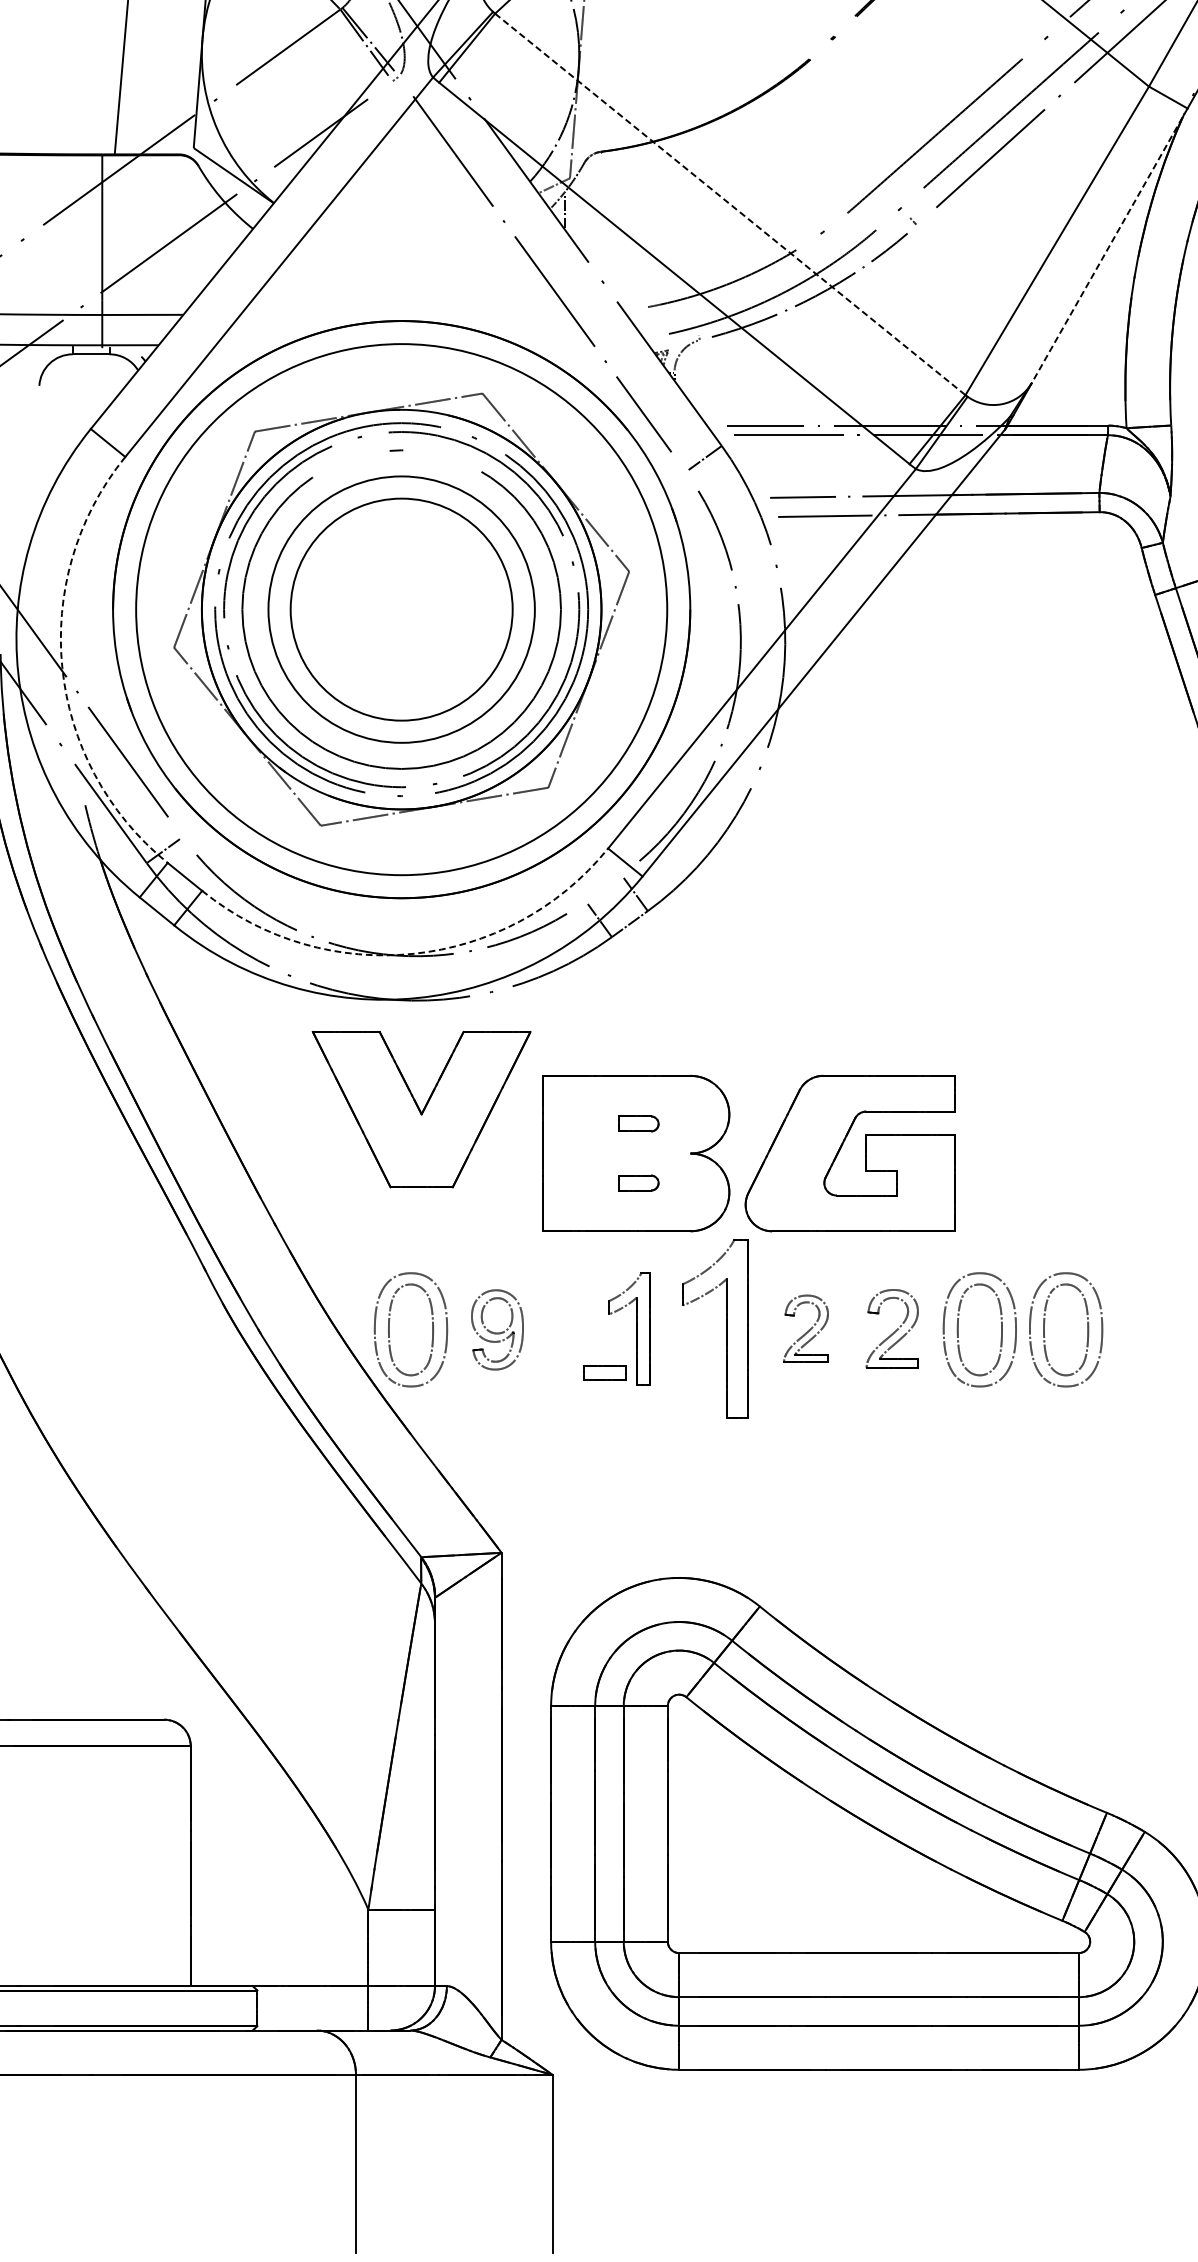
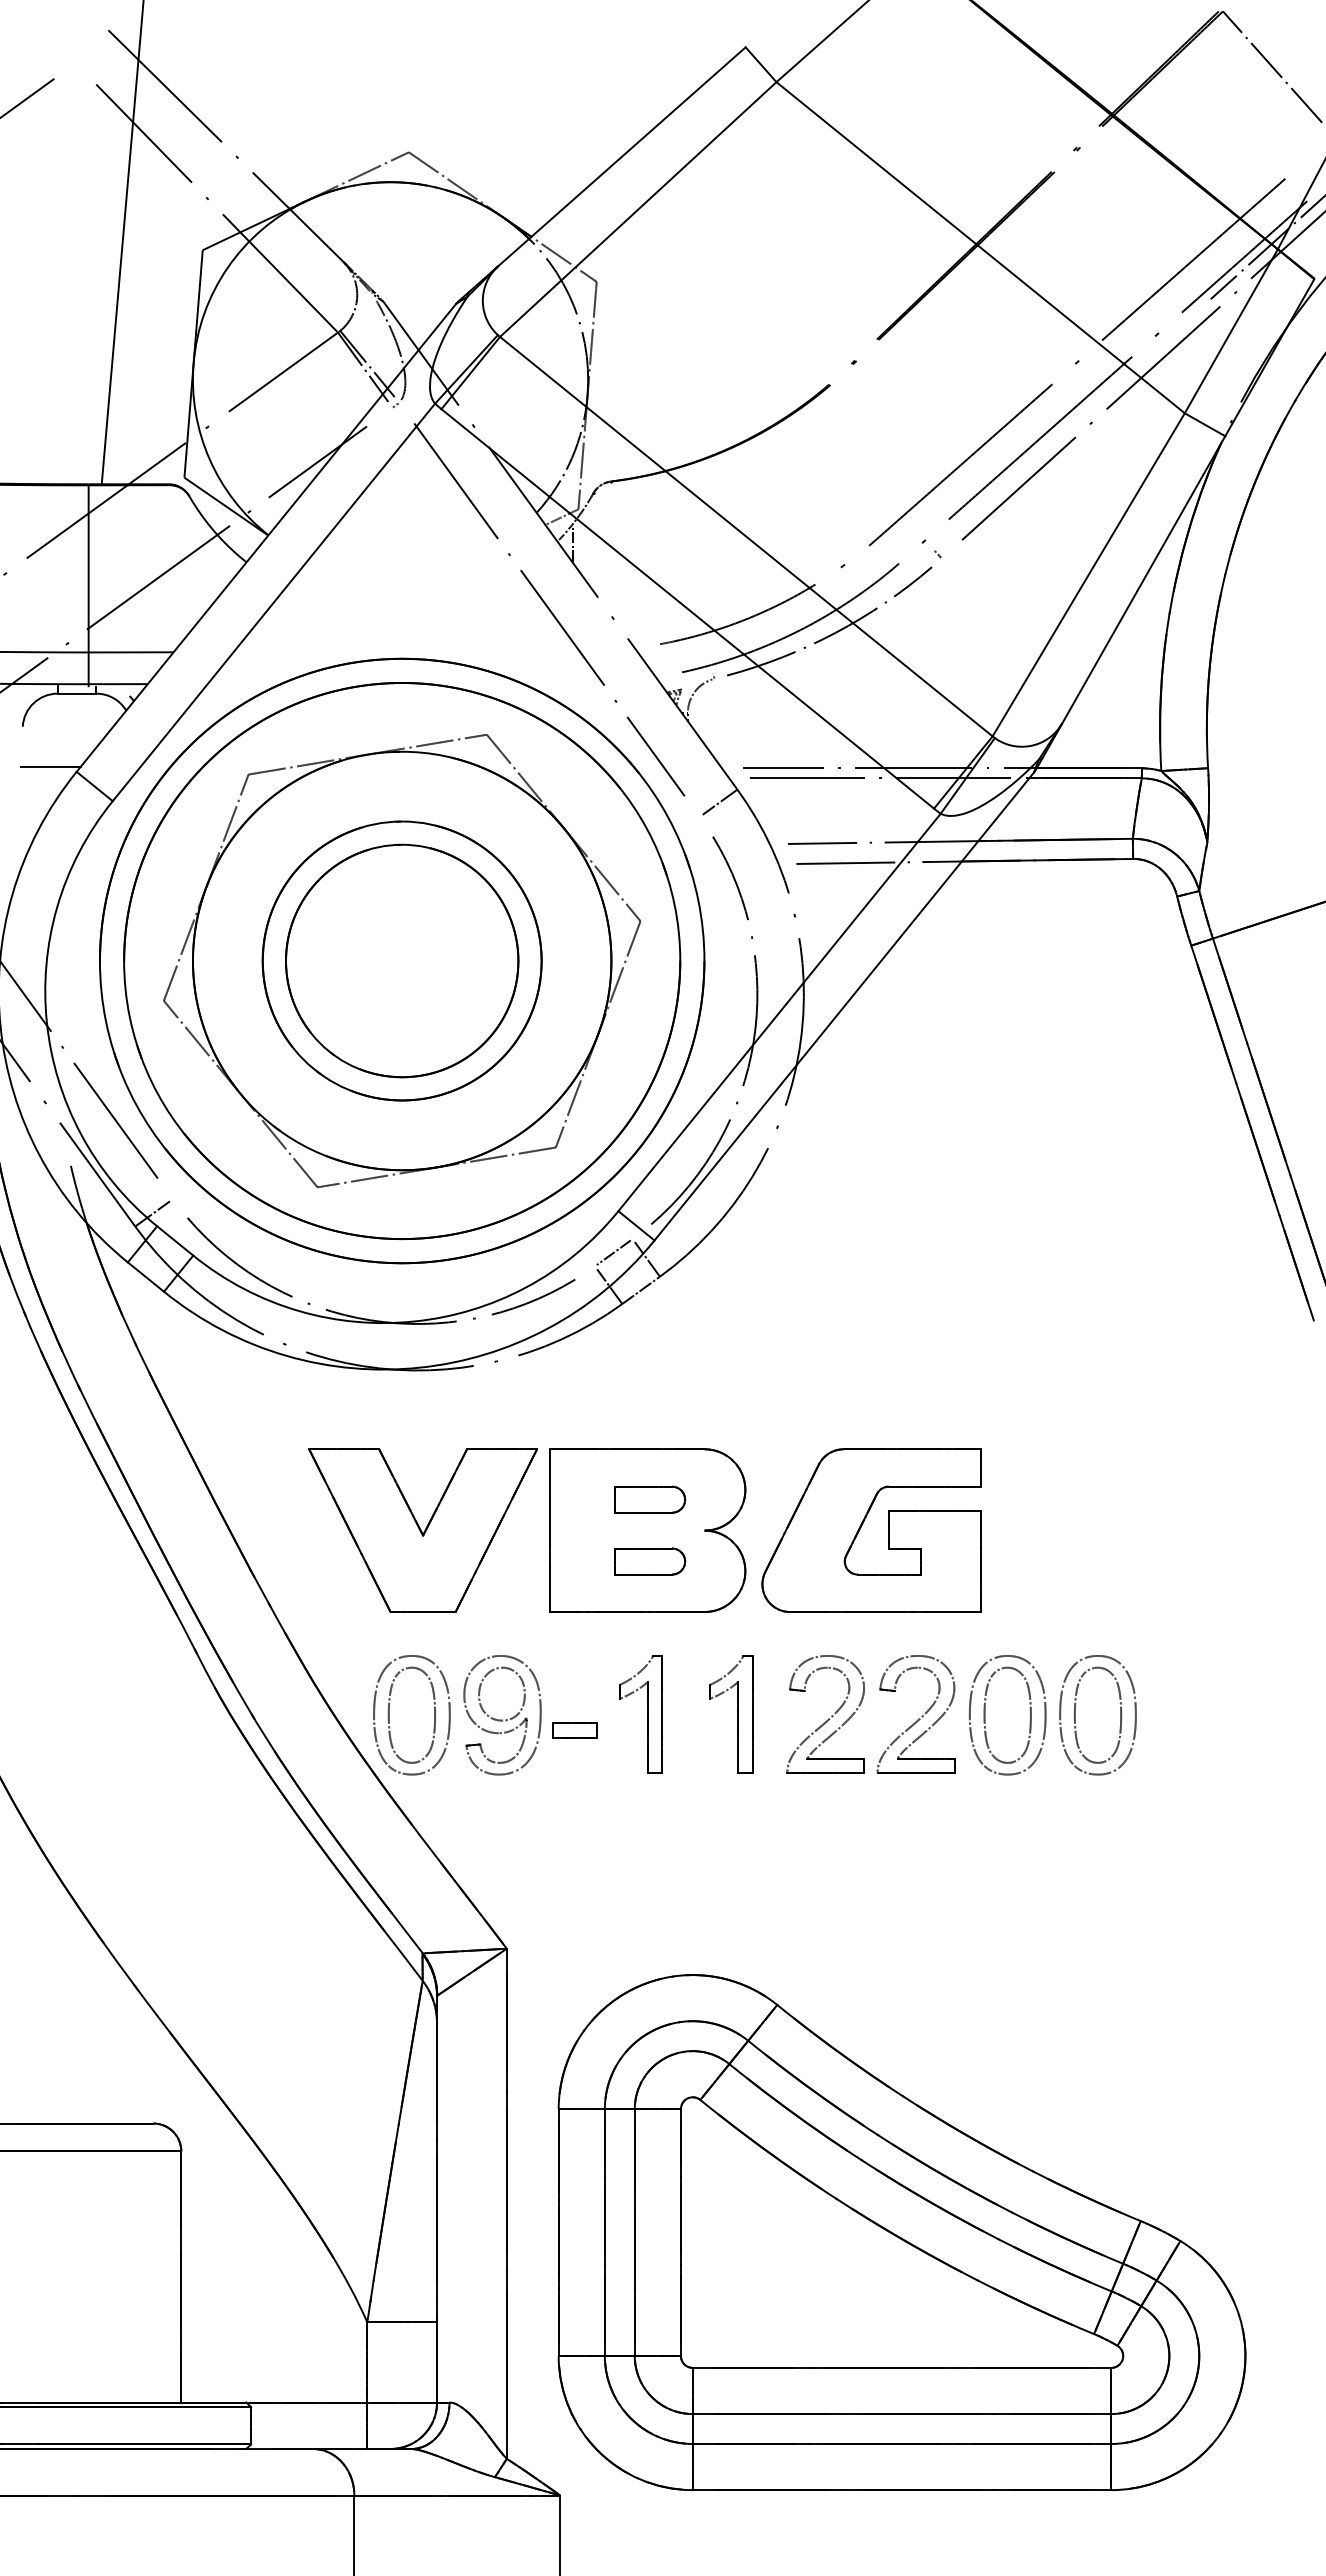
line: (730, 204) -> (746, 536), dashed -> solid
line: (1109, 245) -> (1143, 579), dashed -> solid
line: (65, 423) -> (50, 766), added
circle: (401, 609) -> (401, 960), size x0.62
circle: (401, 609) -> (401, 960), size x0.71
circle: (401, 609) -> (402, 960), size x1.67
arc: (62, 668) -> (46, 1022), dashed -> solid
line: (603, 887) -> (613, 1252), added
arc: (414, 953) -> (415, 1321), dashed -> solid
part: (421, 1109) -> (422, 1530), moved
part: (638, 1123) -> (650, 1499), size x1.67
part: (638, 1183) -> (650, 1561), size x1.67
part: (716, 1329) -> (731, 1714), size x0.62
part: (805, 1329) -> (825, 1714), size x1.67
part: (891, 1329) -> (915, 1714), size x1.43
part: (497, 1330) -> (502, 1715), size x1.43
part: (604, 1373) -> (574, 1730), moved

